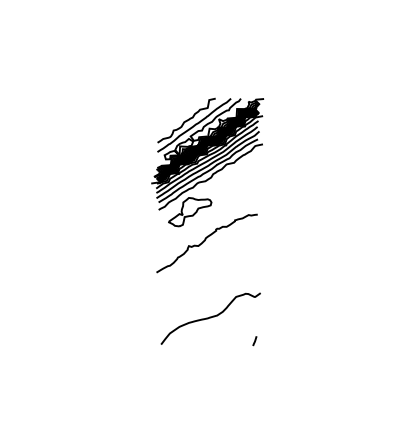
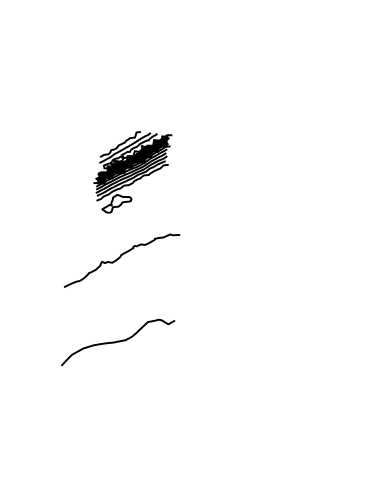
part: (207, 162) -> (131, 173), size x0.6
line: (254, 341) -> (163, 372), removed

